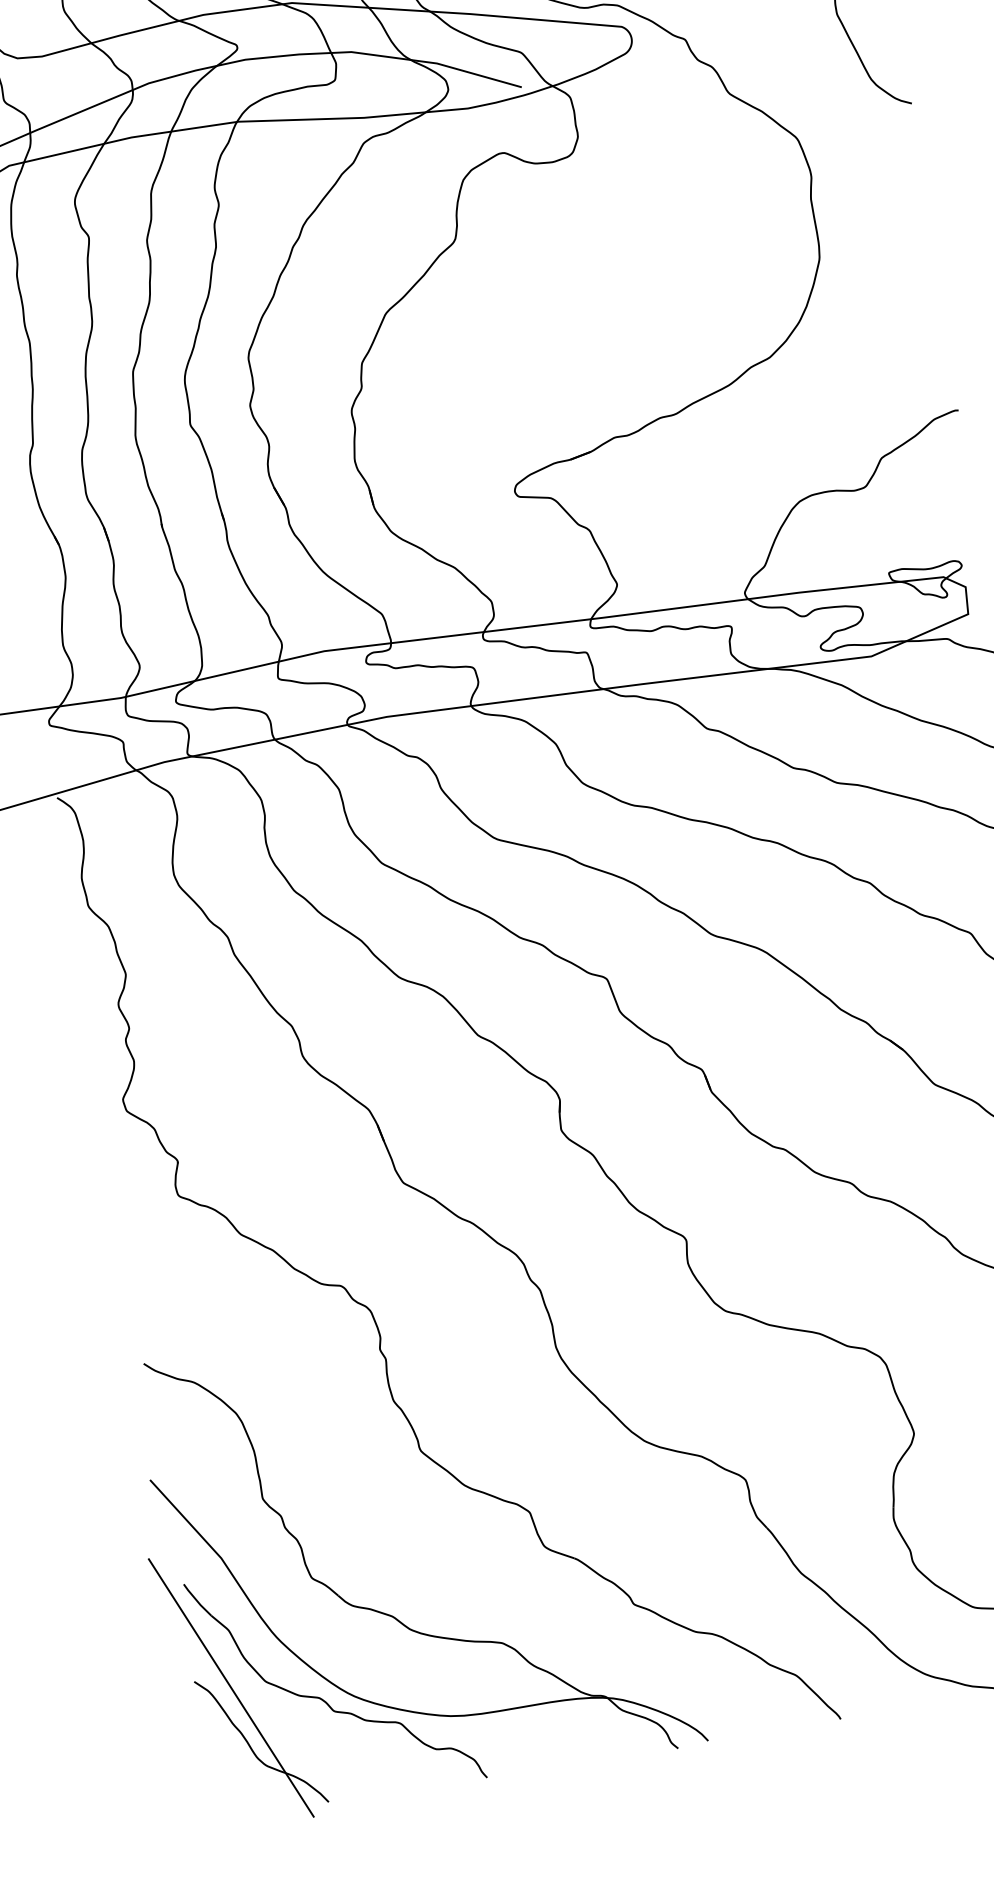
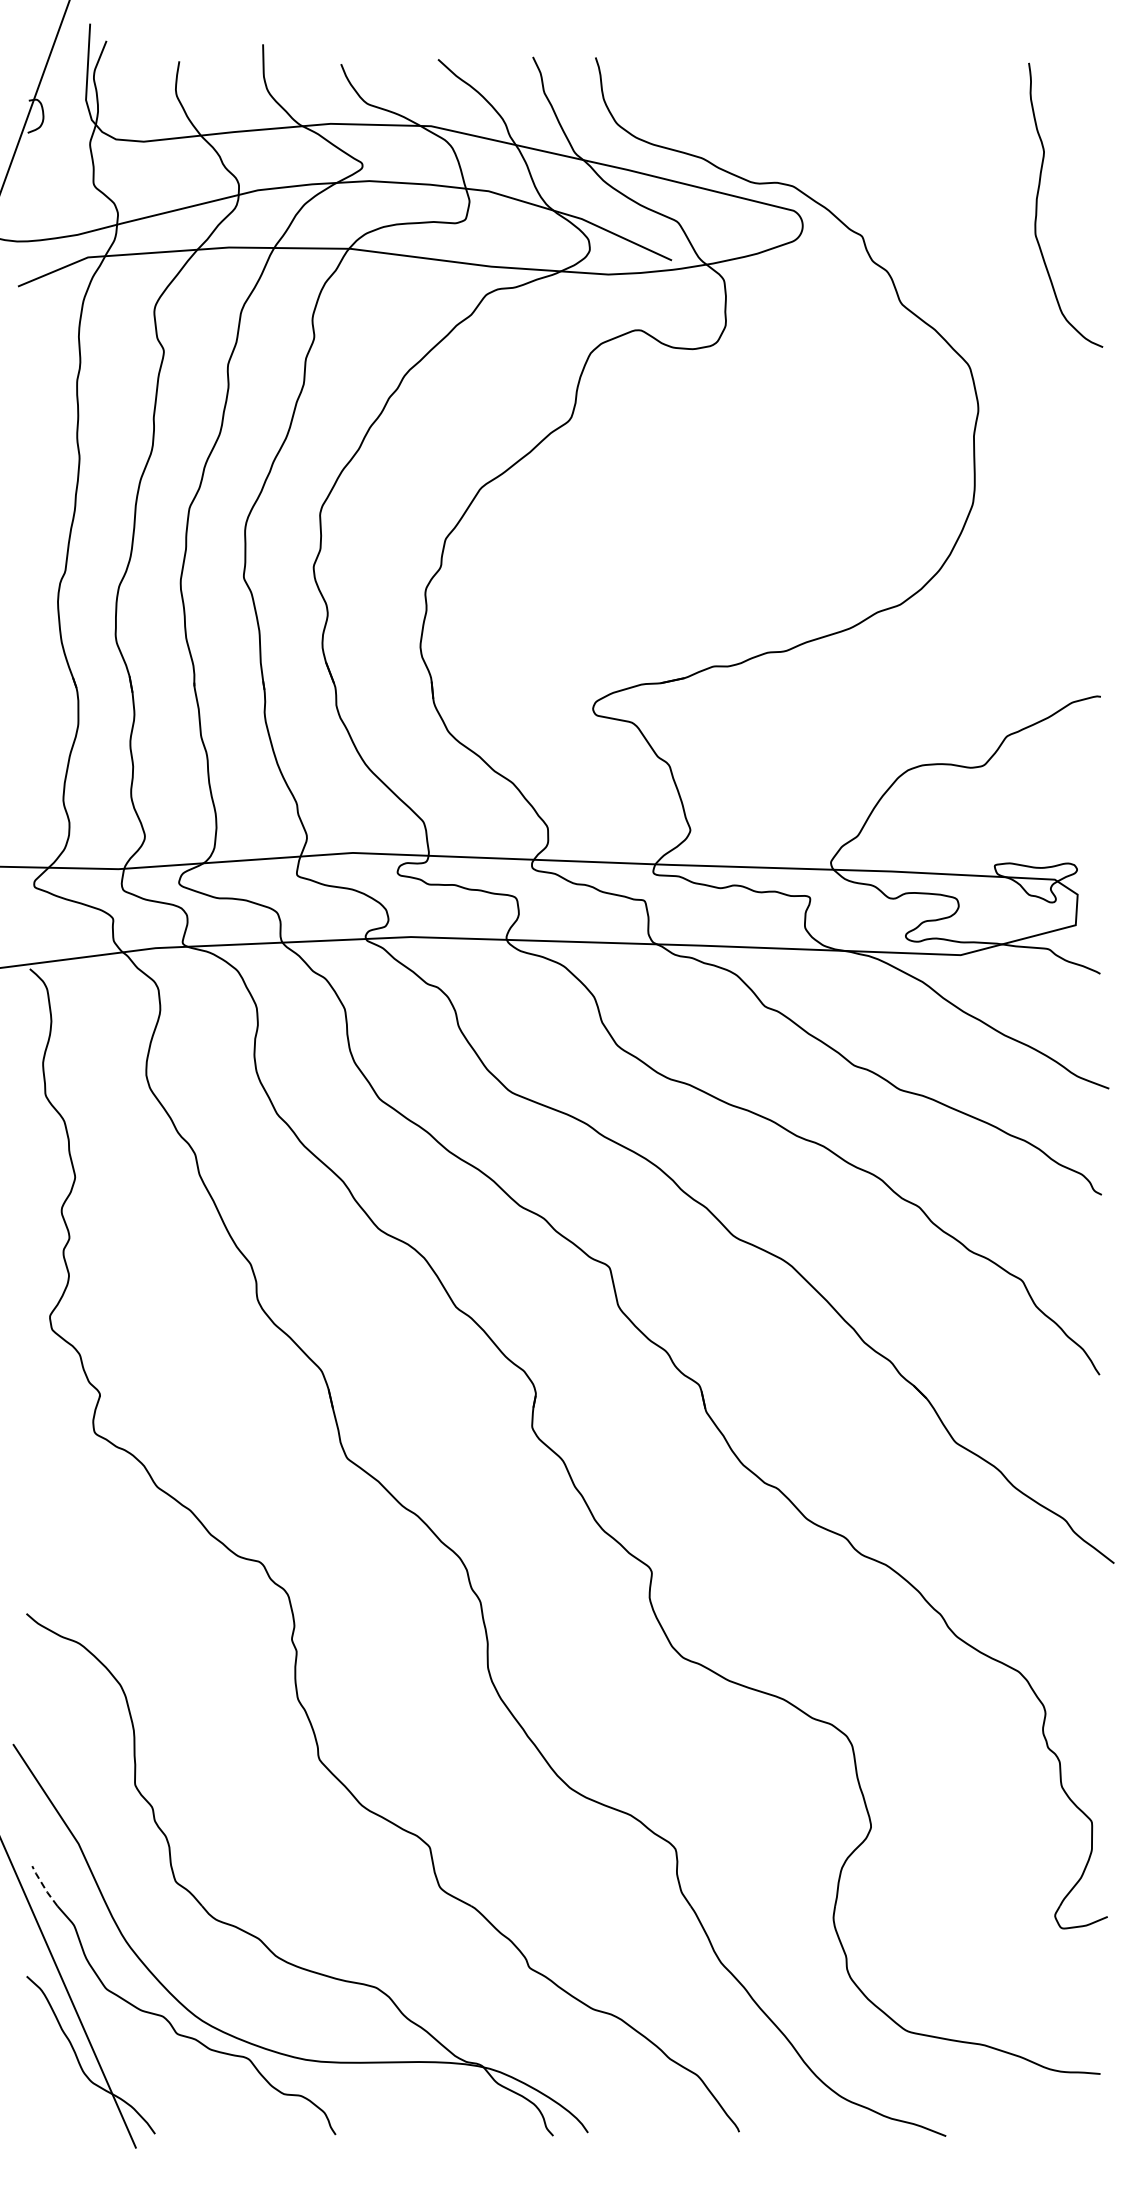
line: (196, 1600) -> (43, 1886), solid -> dashed

